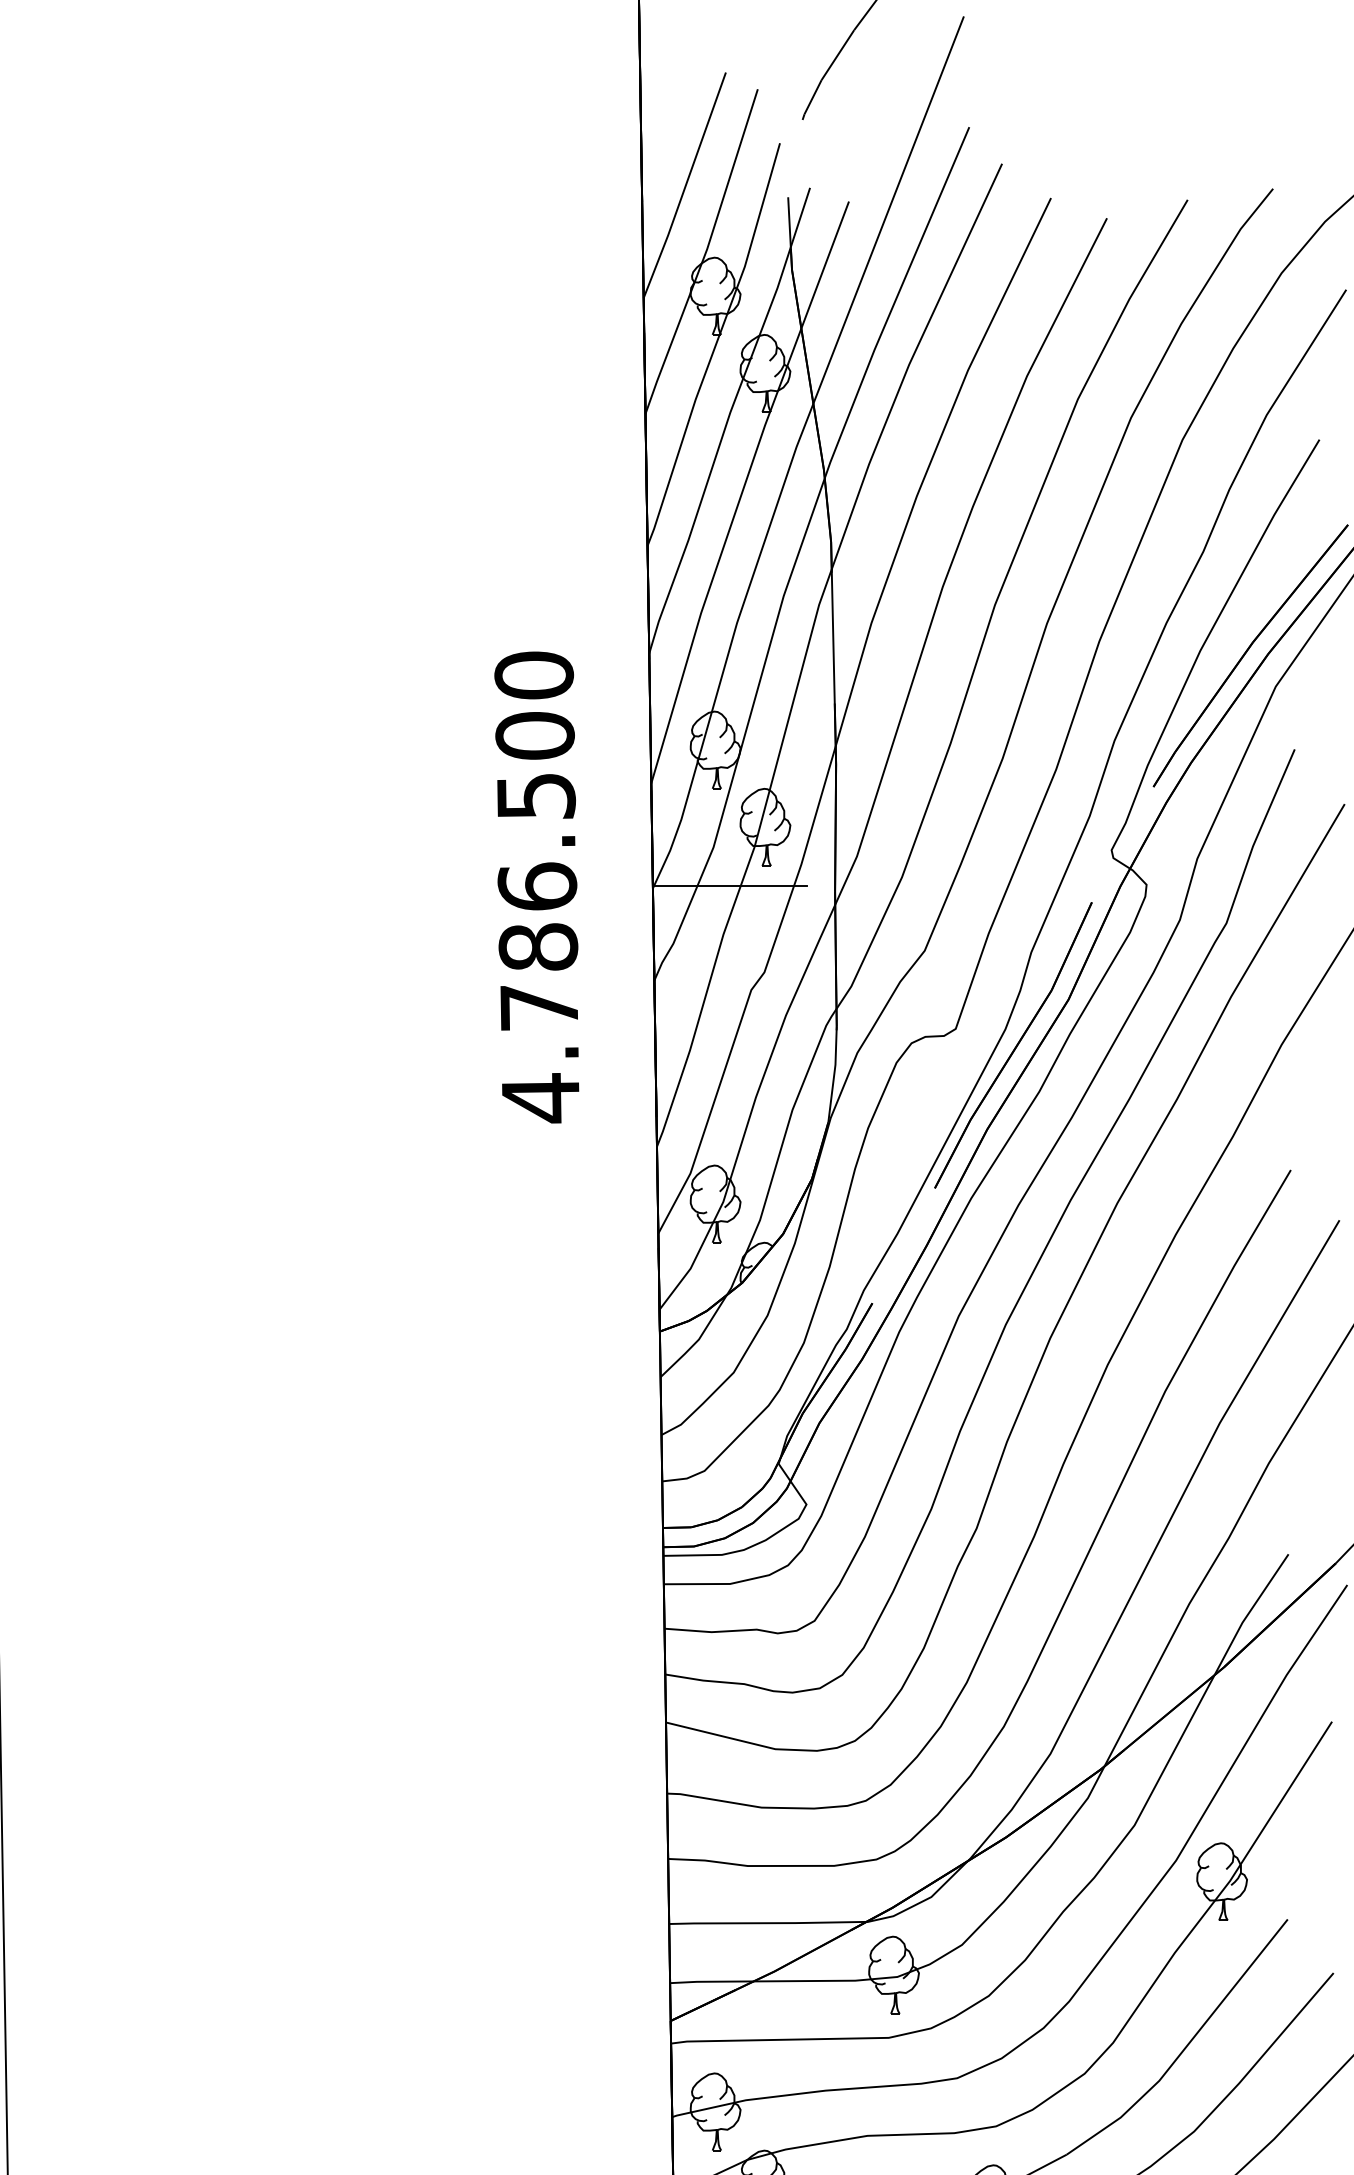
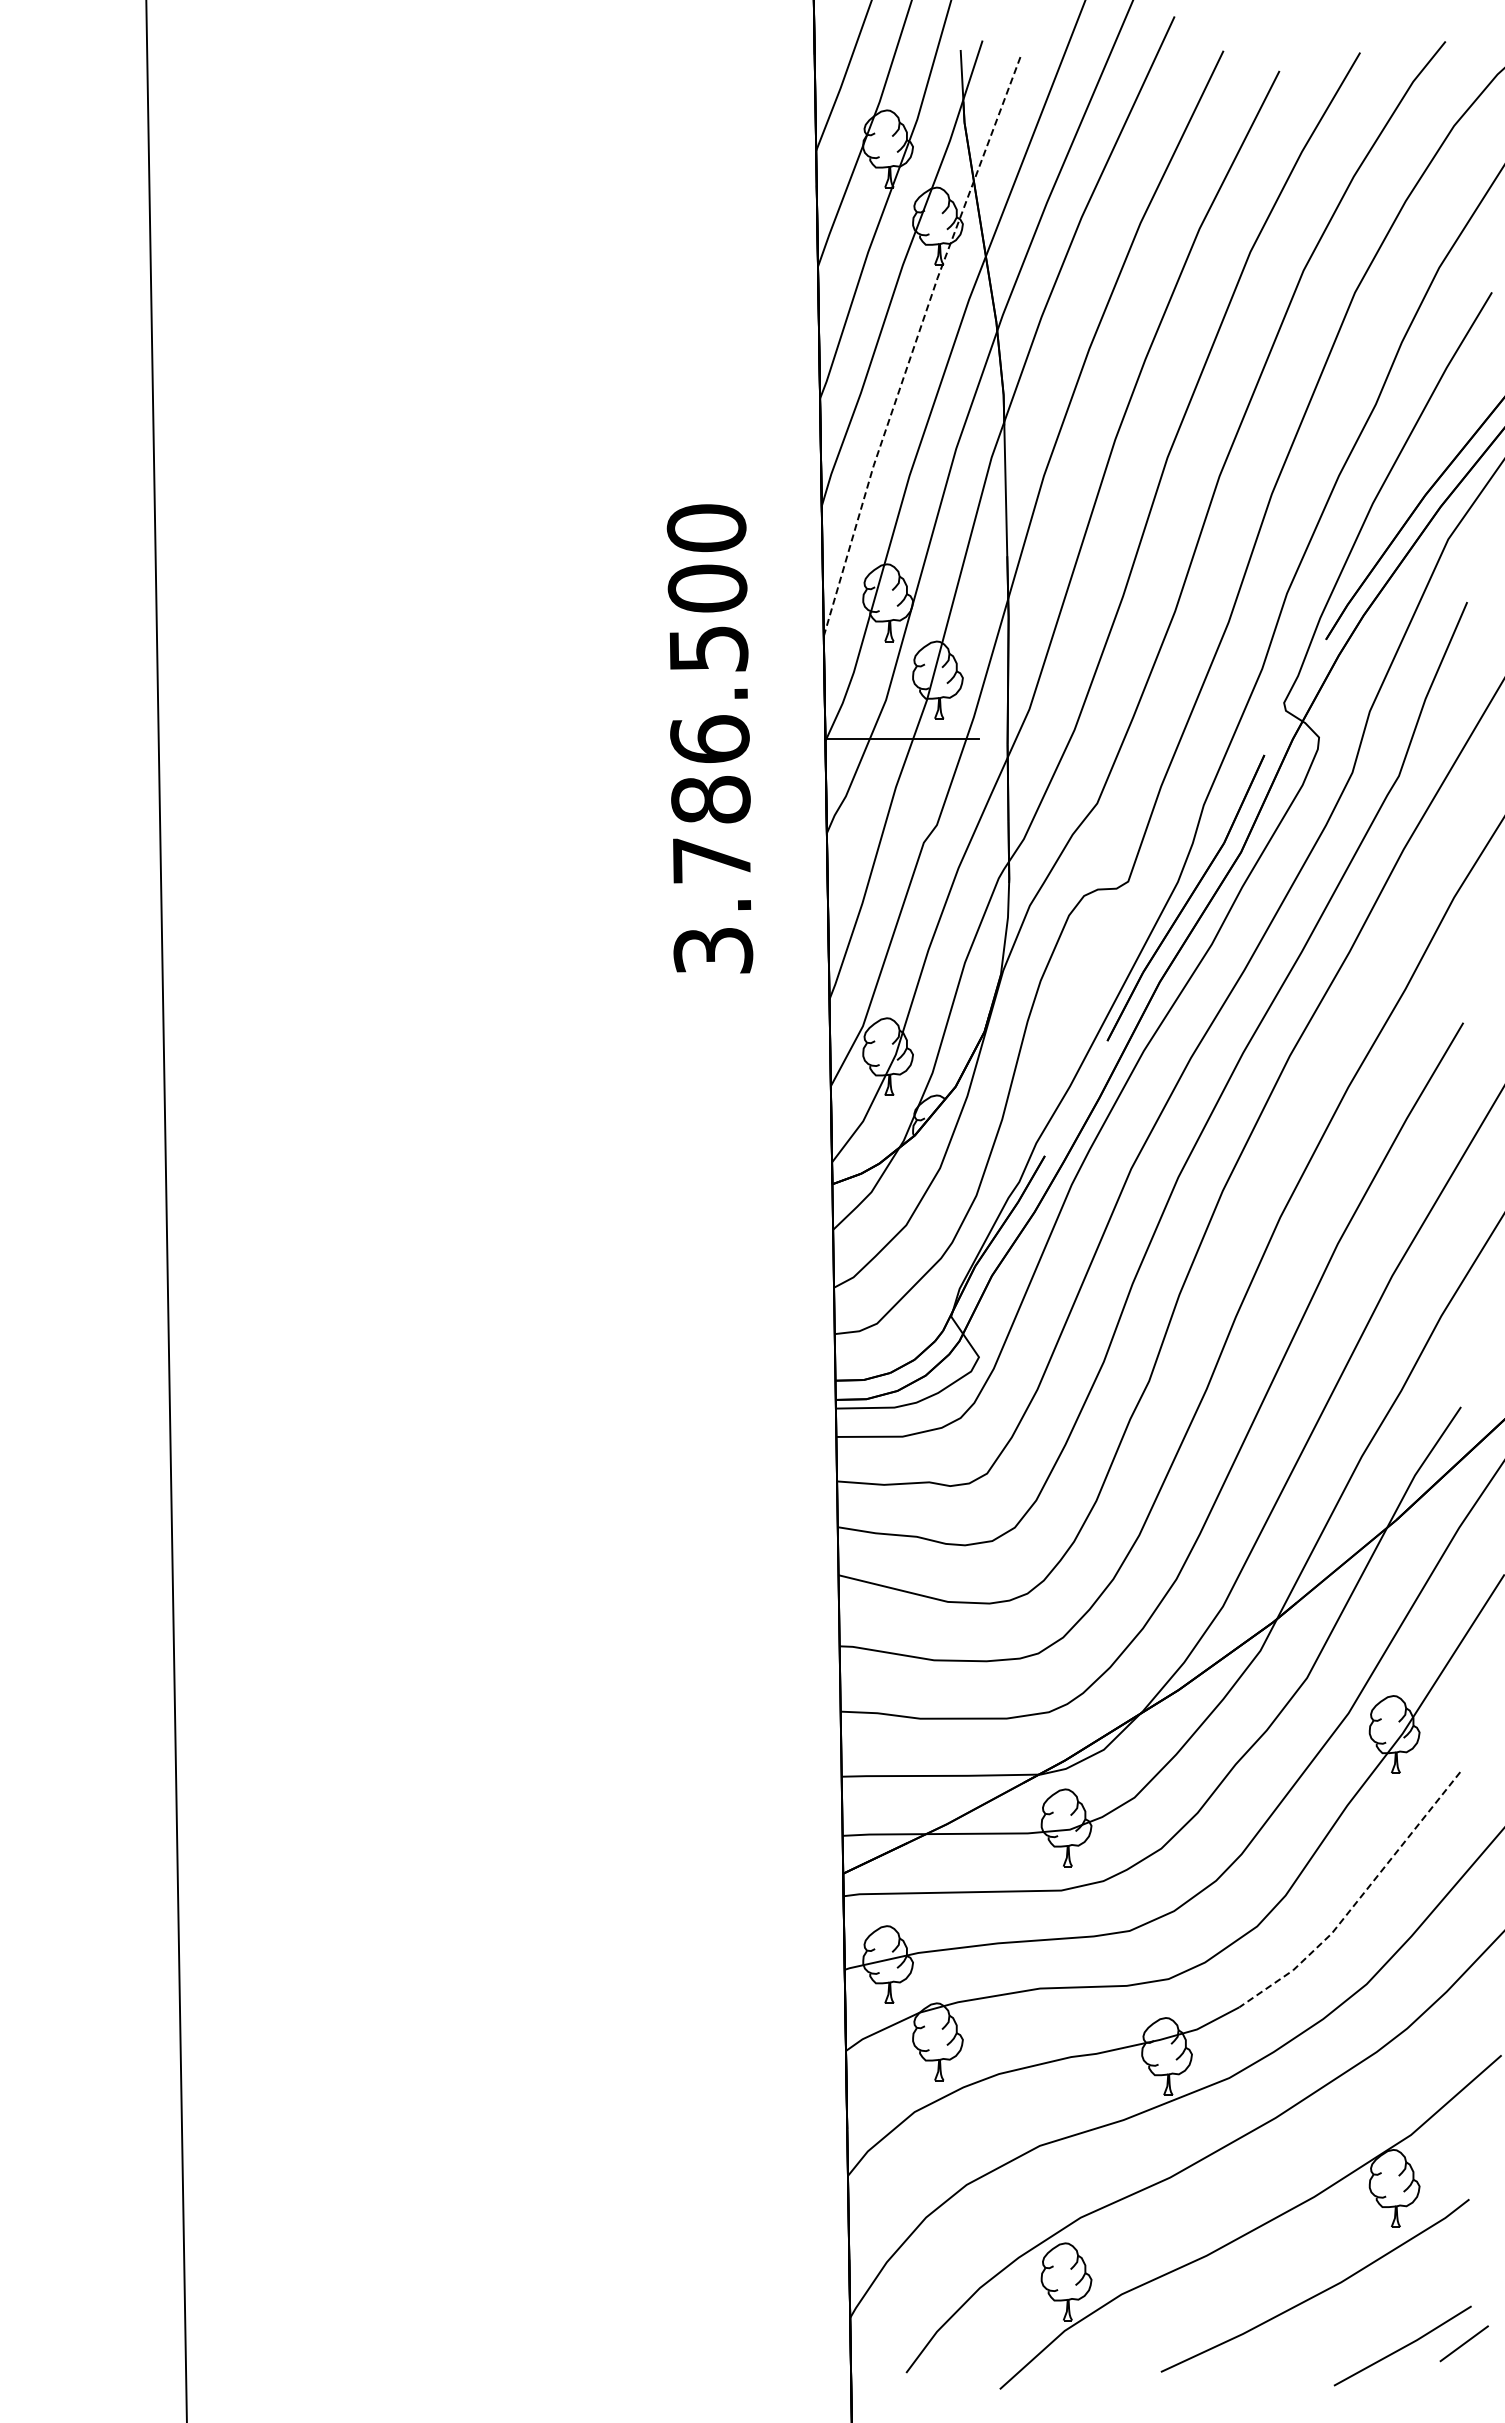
line: (742, 489) -> (915, 342), solid -> dashed
text: (540, 1097) -> (713, 950), 4.786.500 -> 3.786.500
line: (1184, 2047) -> (1357, 1900), solid -> dashed

